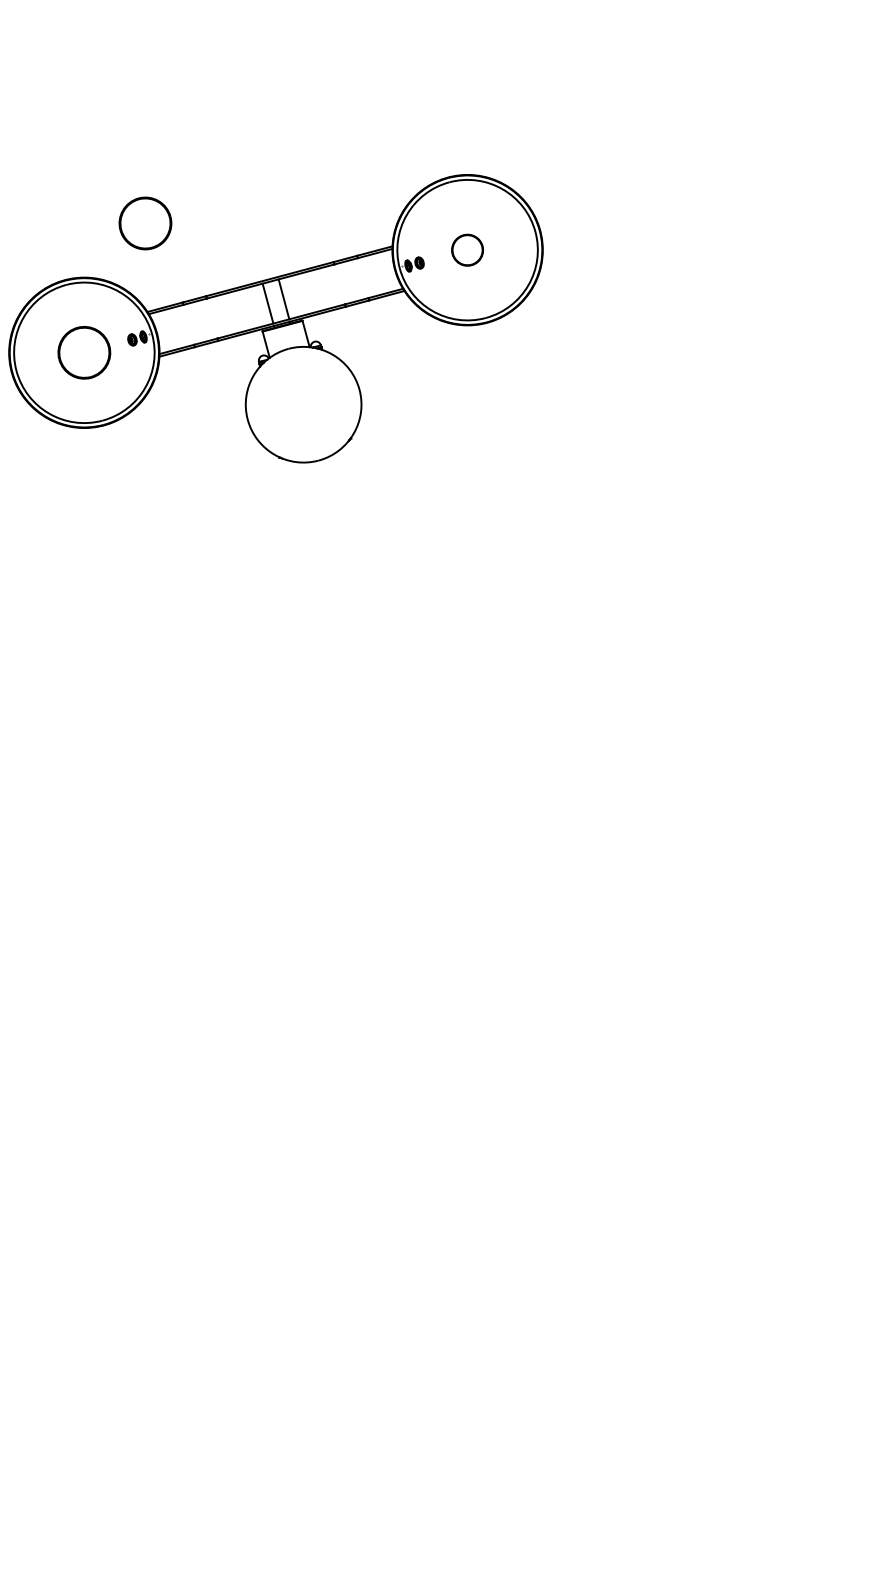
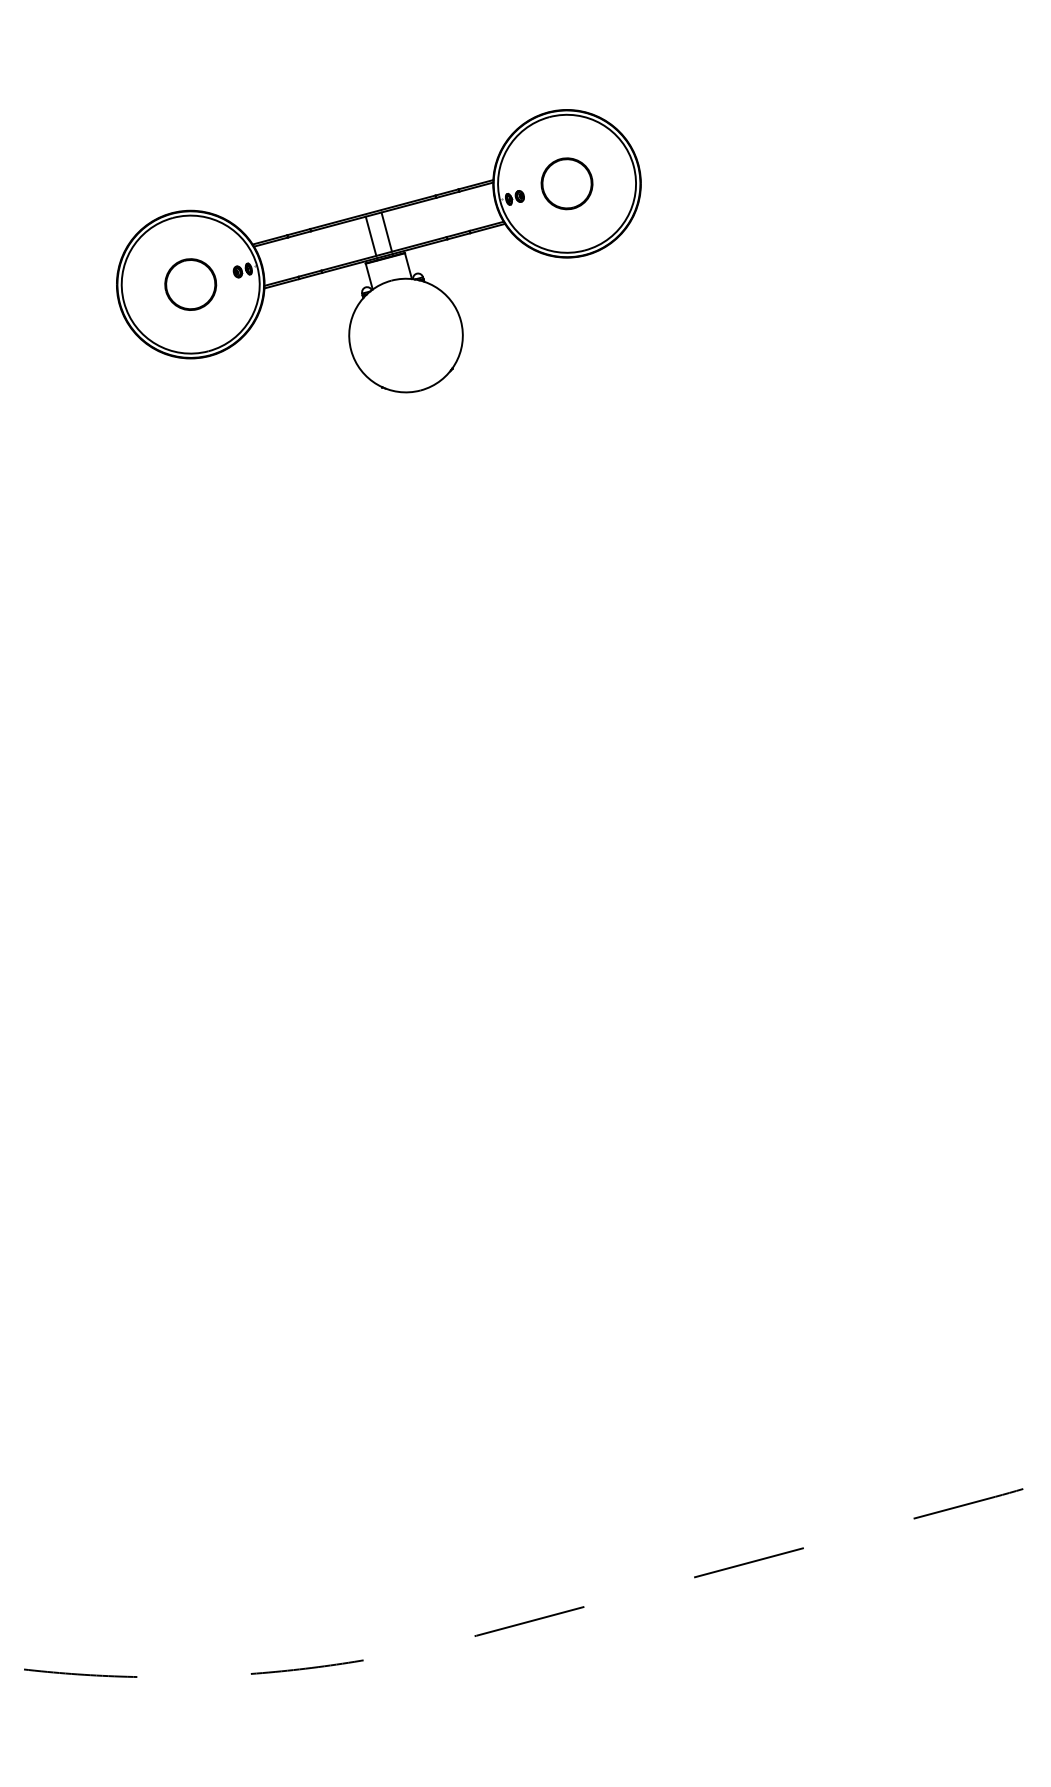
part: (145, 223) -> (250, 157), removed
part: (467, 249) -> (566, 183), size x1.67

